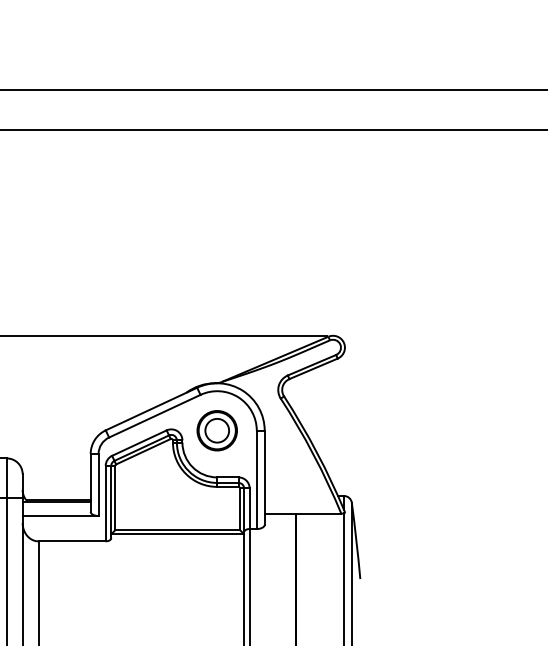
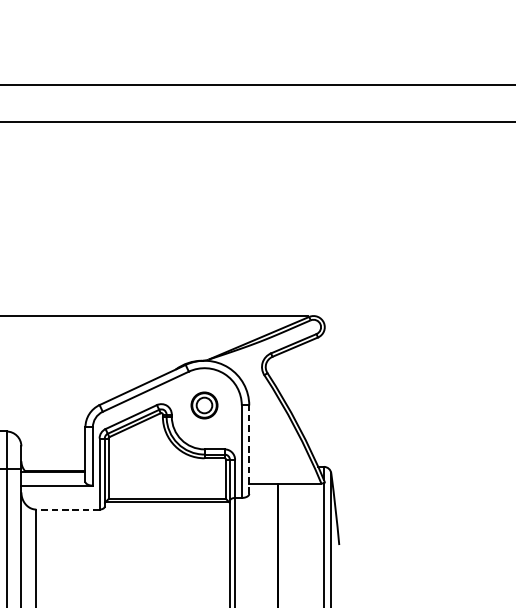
part: (216, 430) -> (203, 405), size x0.7
line: (264, 477) -> (249, 449), solid -> dashed
line: (72, 541) -> (68, 509), solid -> dashed

